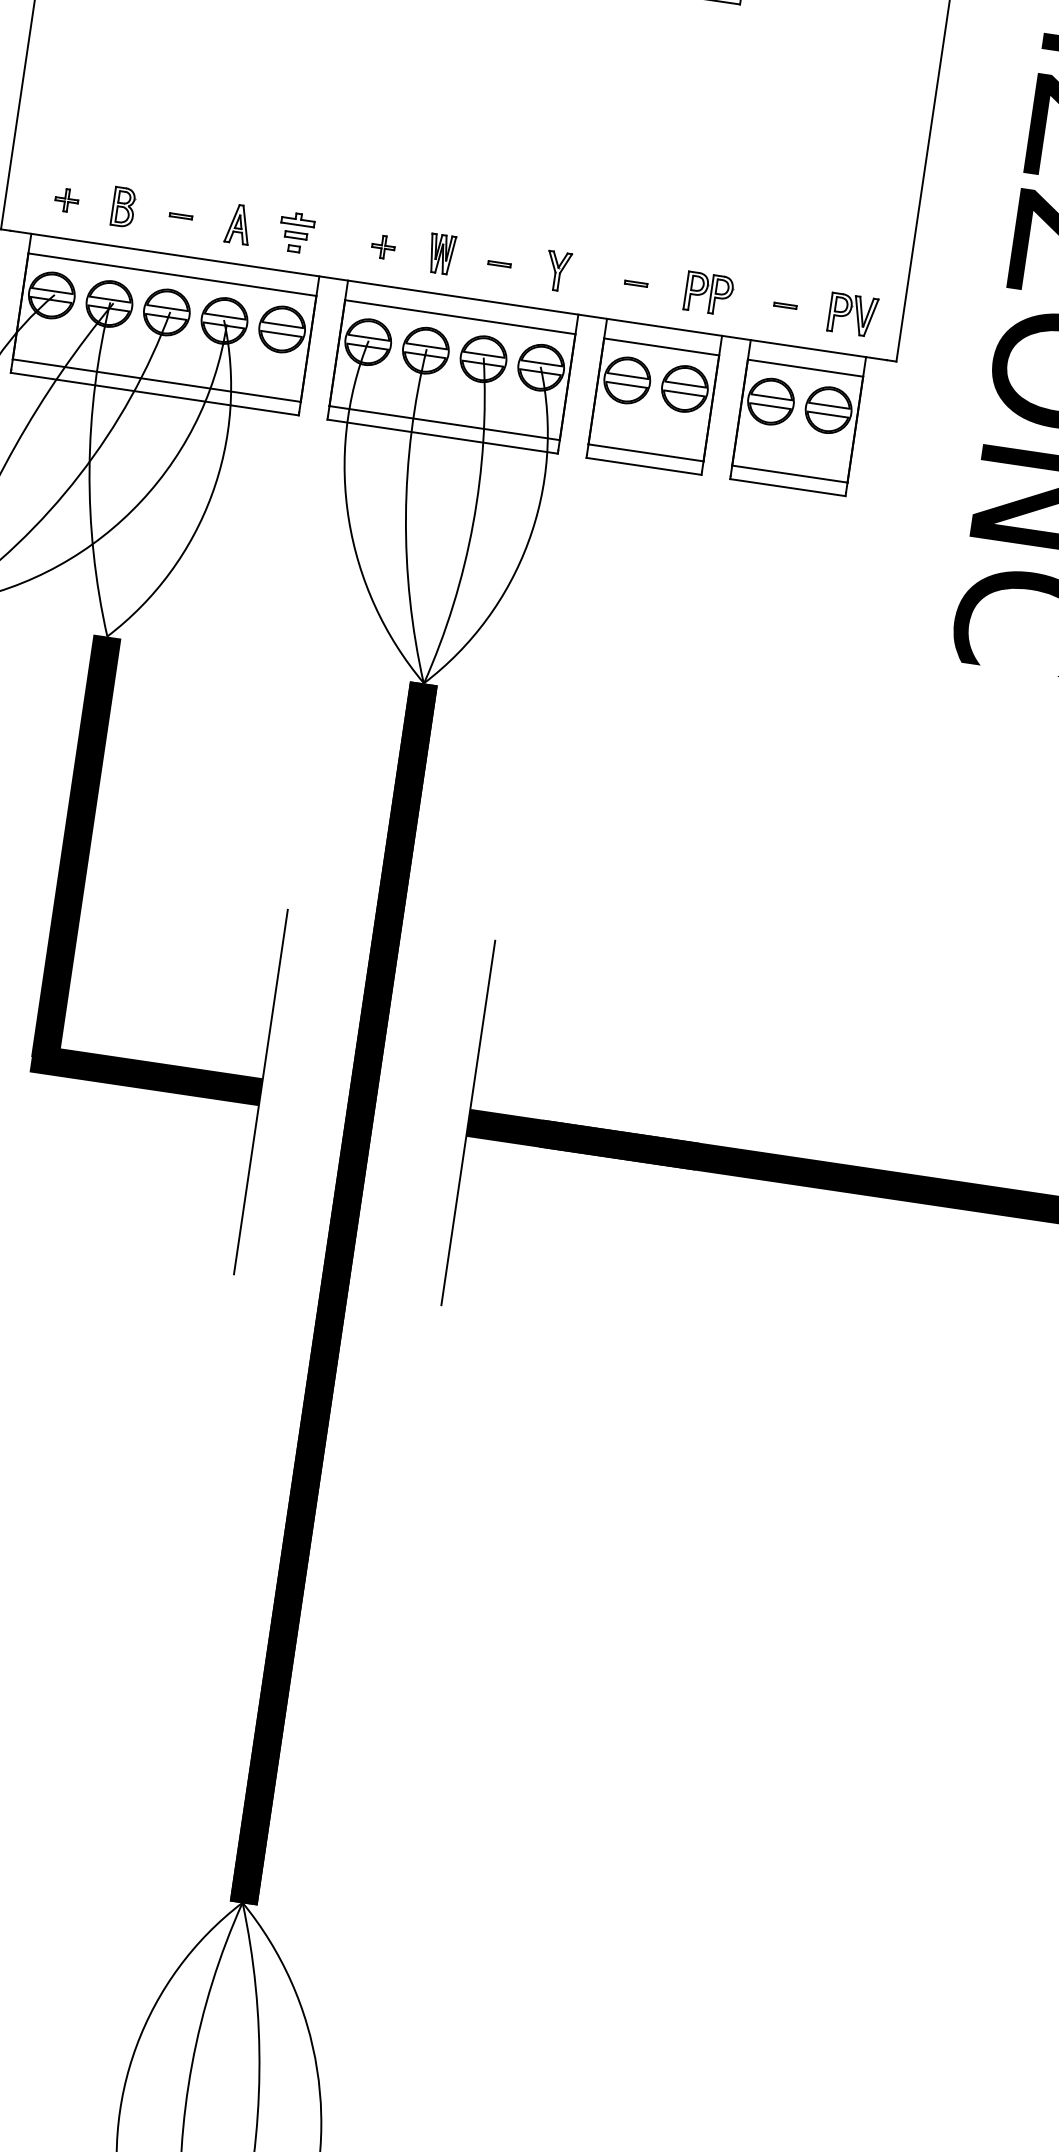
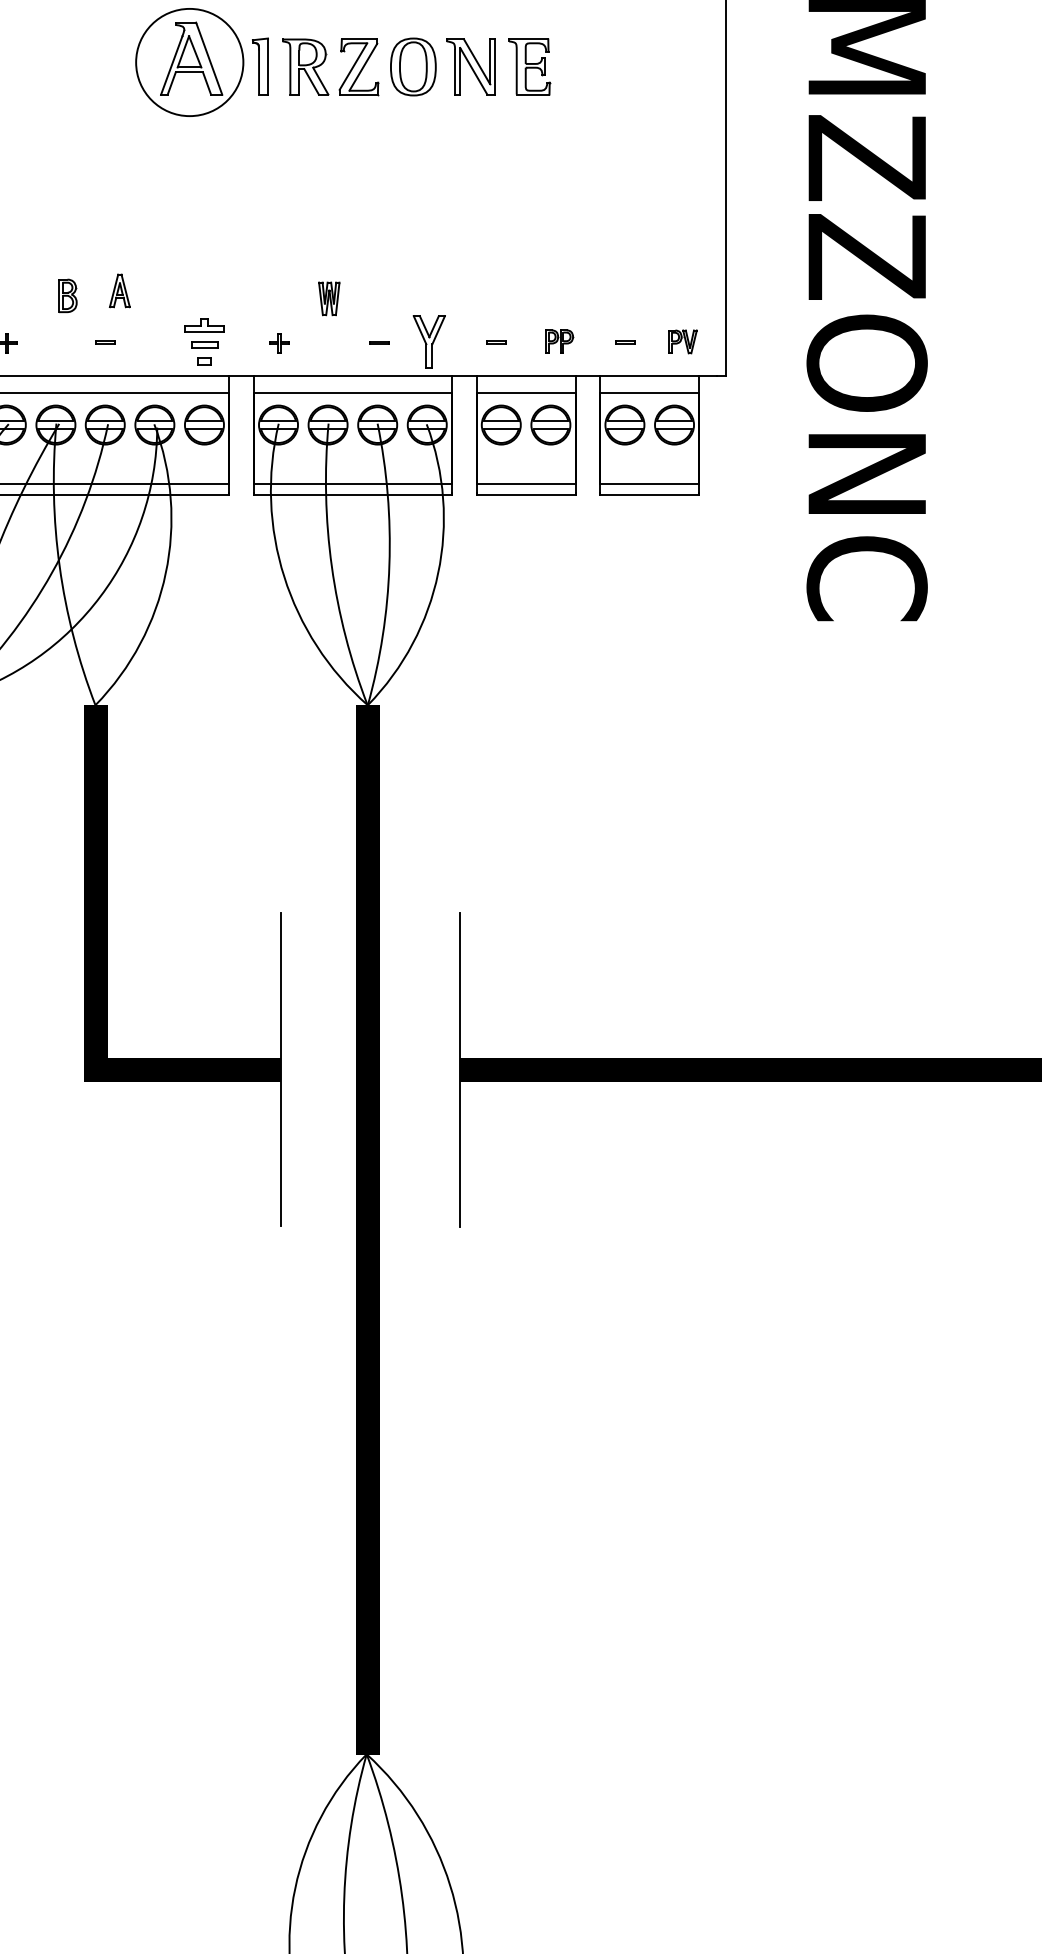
part: (123, 206) -> (67, 295), moved
part: (238, 223) -> (119, 290), moved
part: (295, 232) -> (203, 341), size x1.4
part: (441, 253) -> (329, 298), moved
part: (558, 270) -> (429, 341), size x1.6
part: (709, 293) -> (559, 341), size x0.7
part: (852, 314) -> (682, 341), size x0.7

